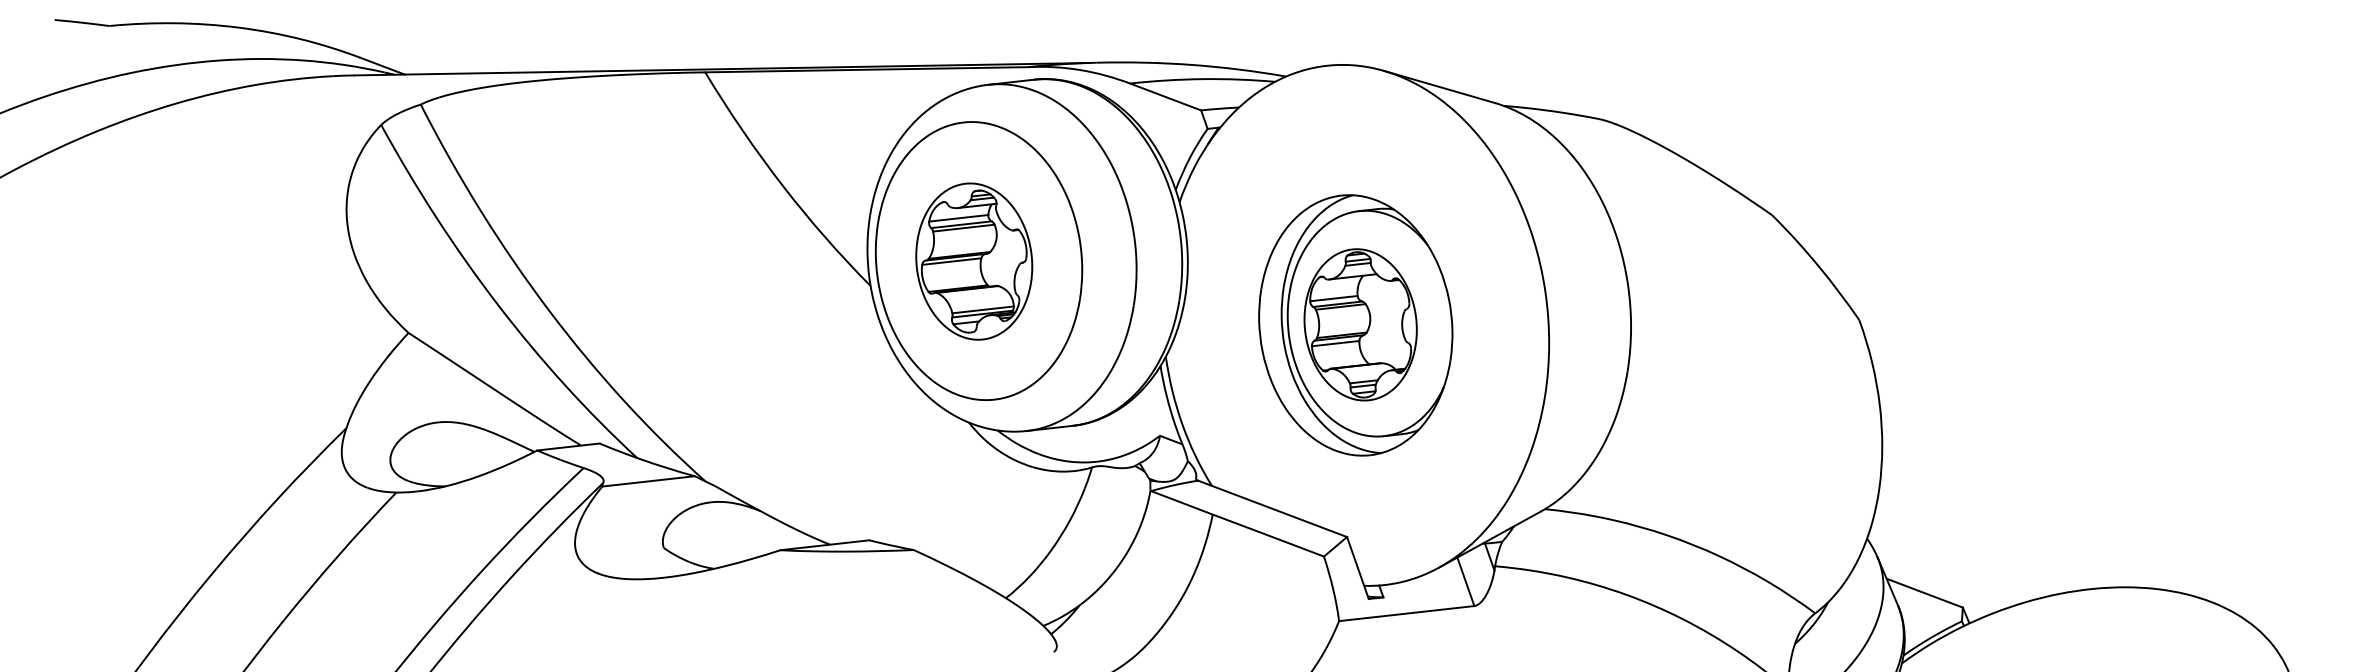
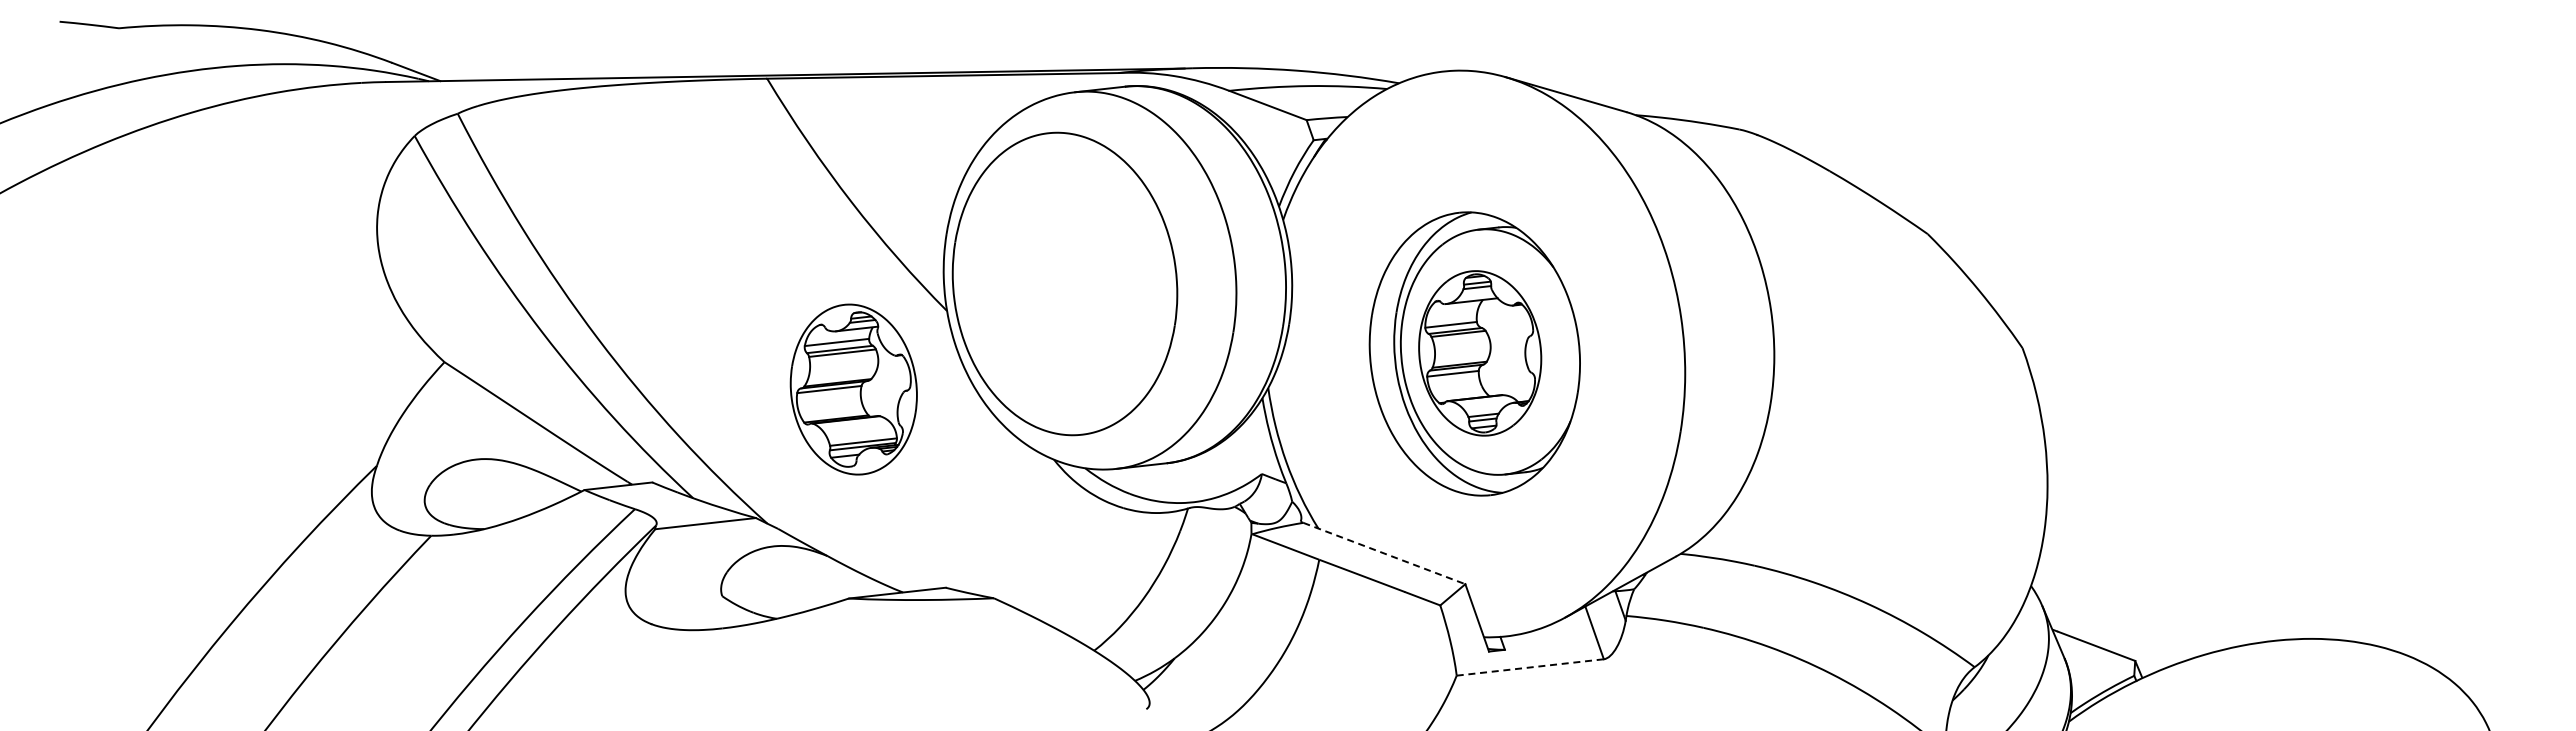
part: (973, 261) -> (853, 389), moved
line: (1272, 508) -> (1384, 553), solid -> dashed
line: (1406, 613) -> (1530, 667), solid -> dashed

